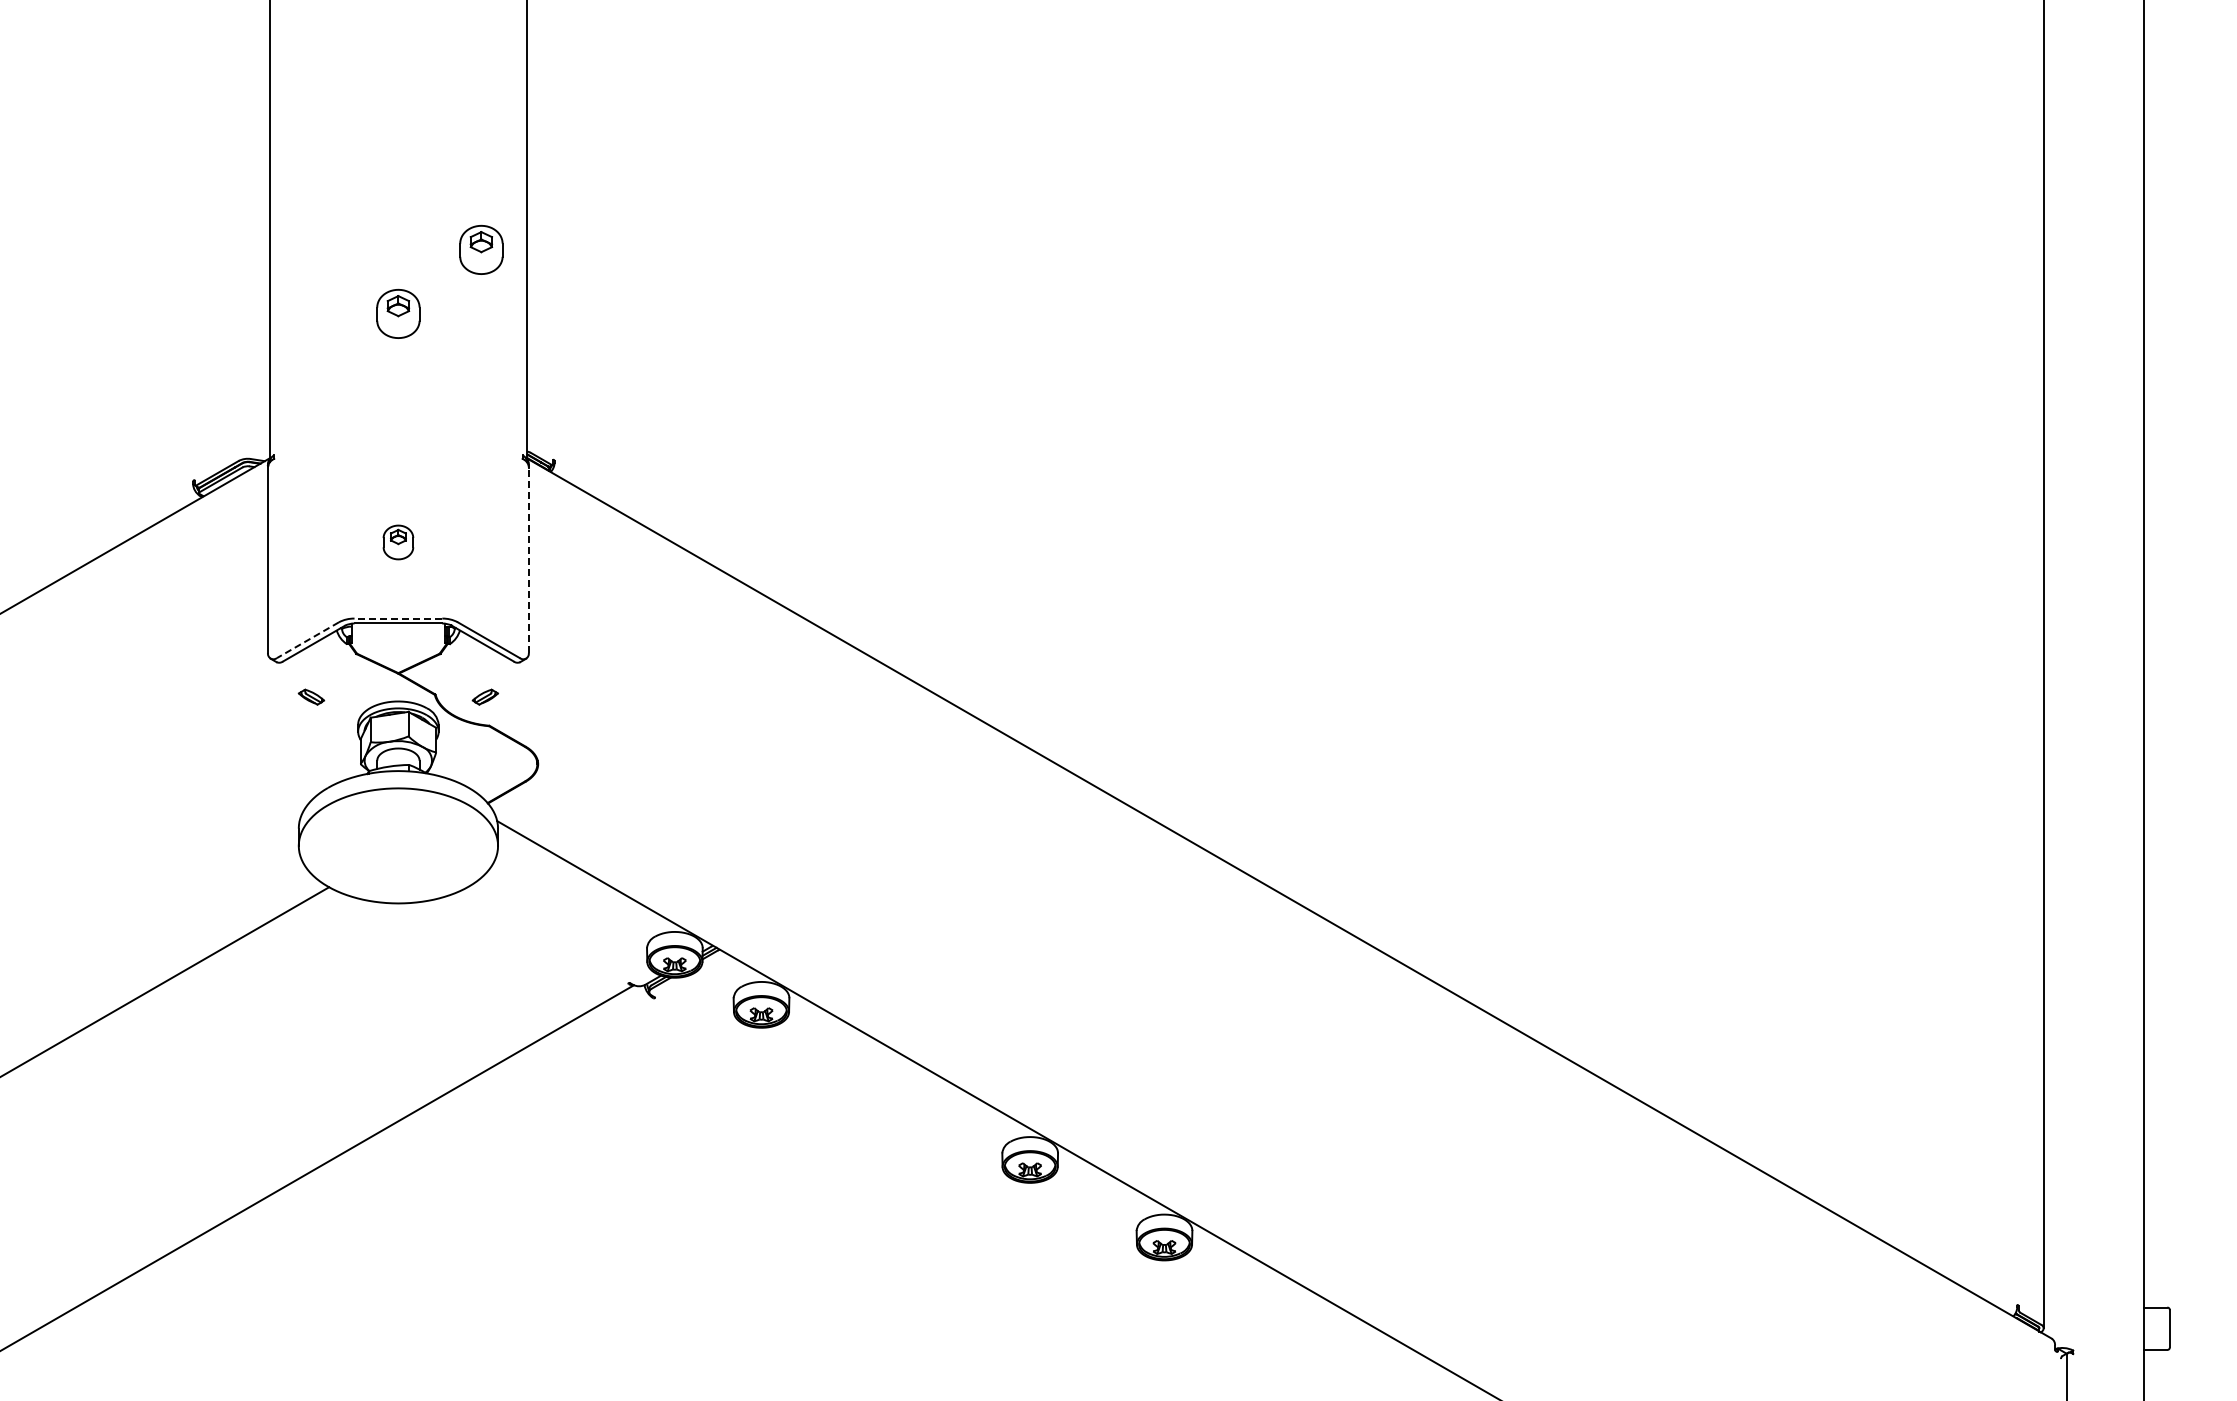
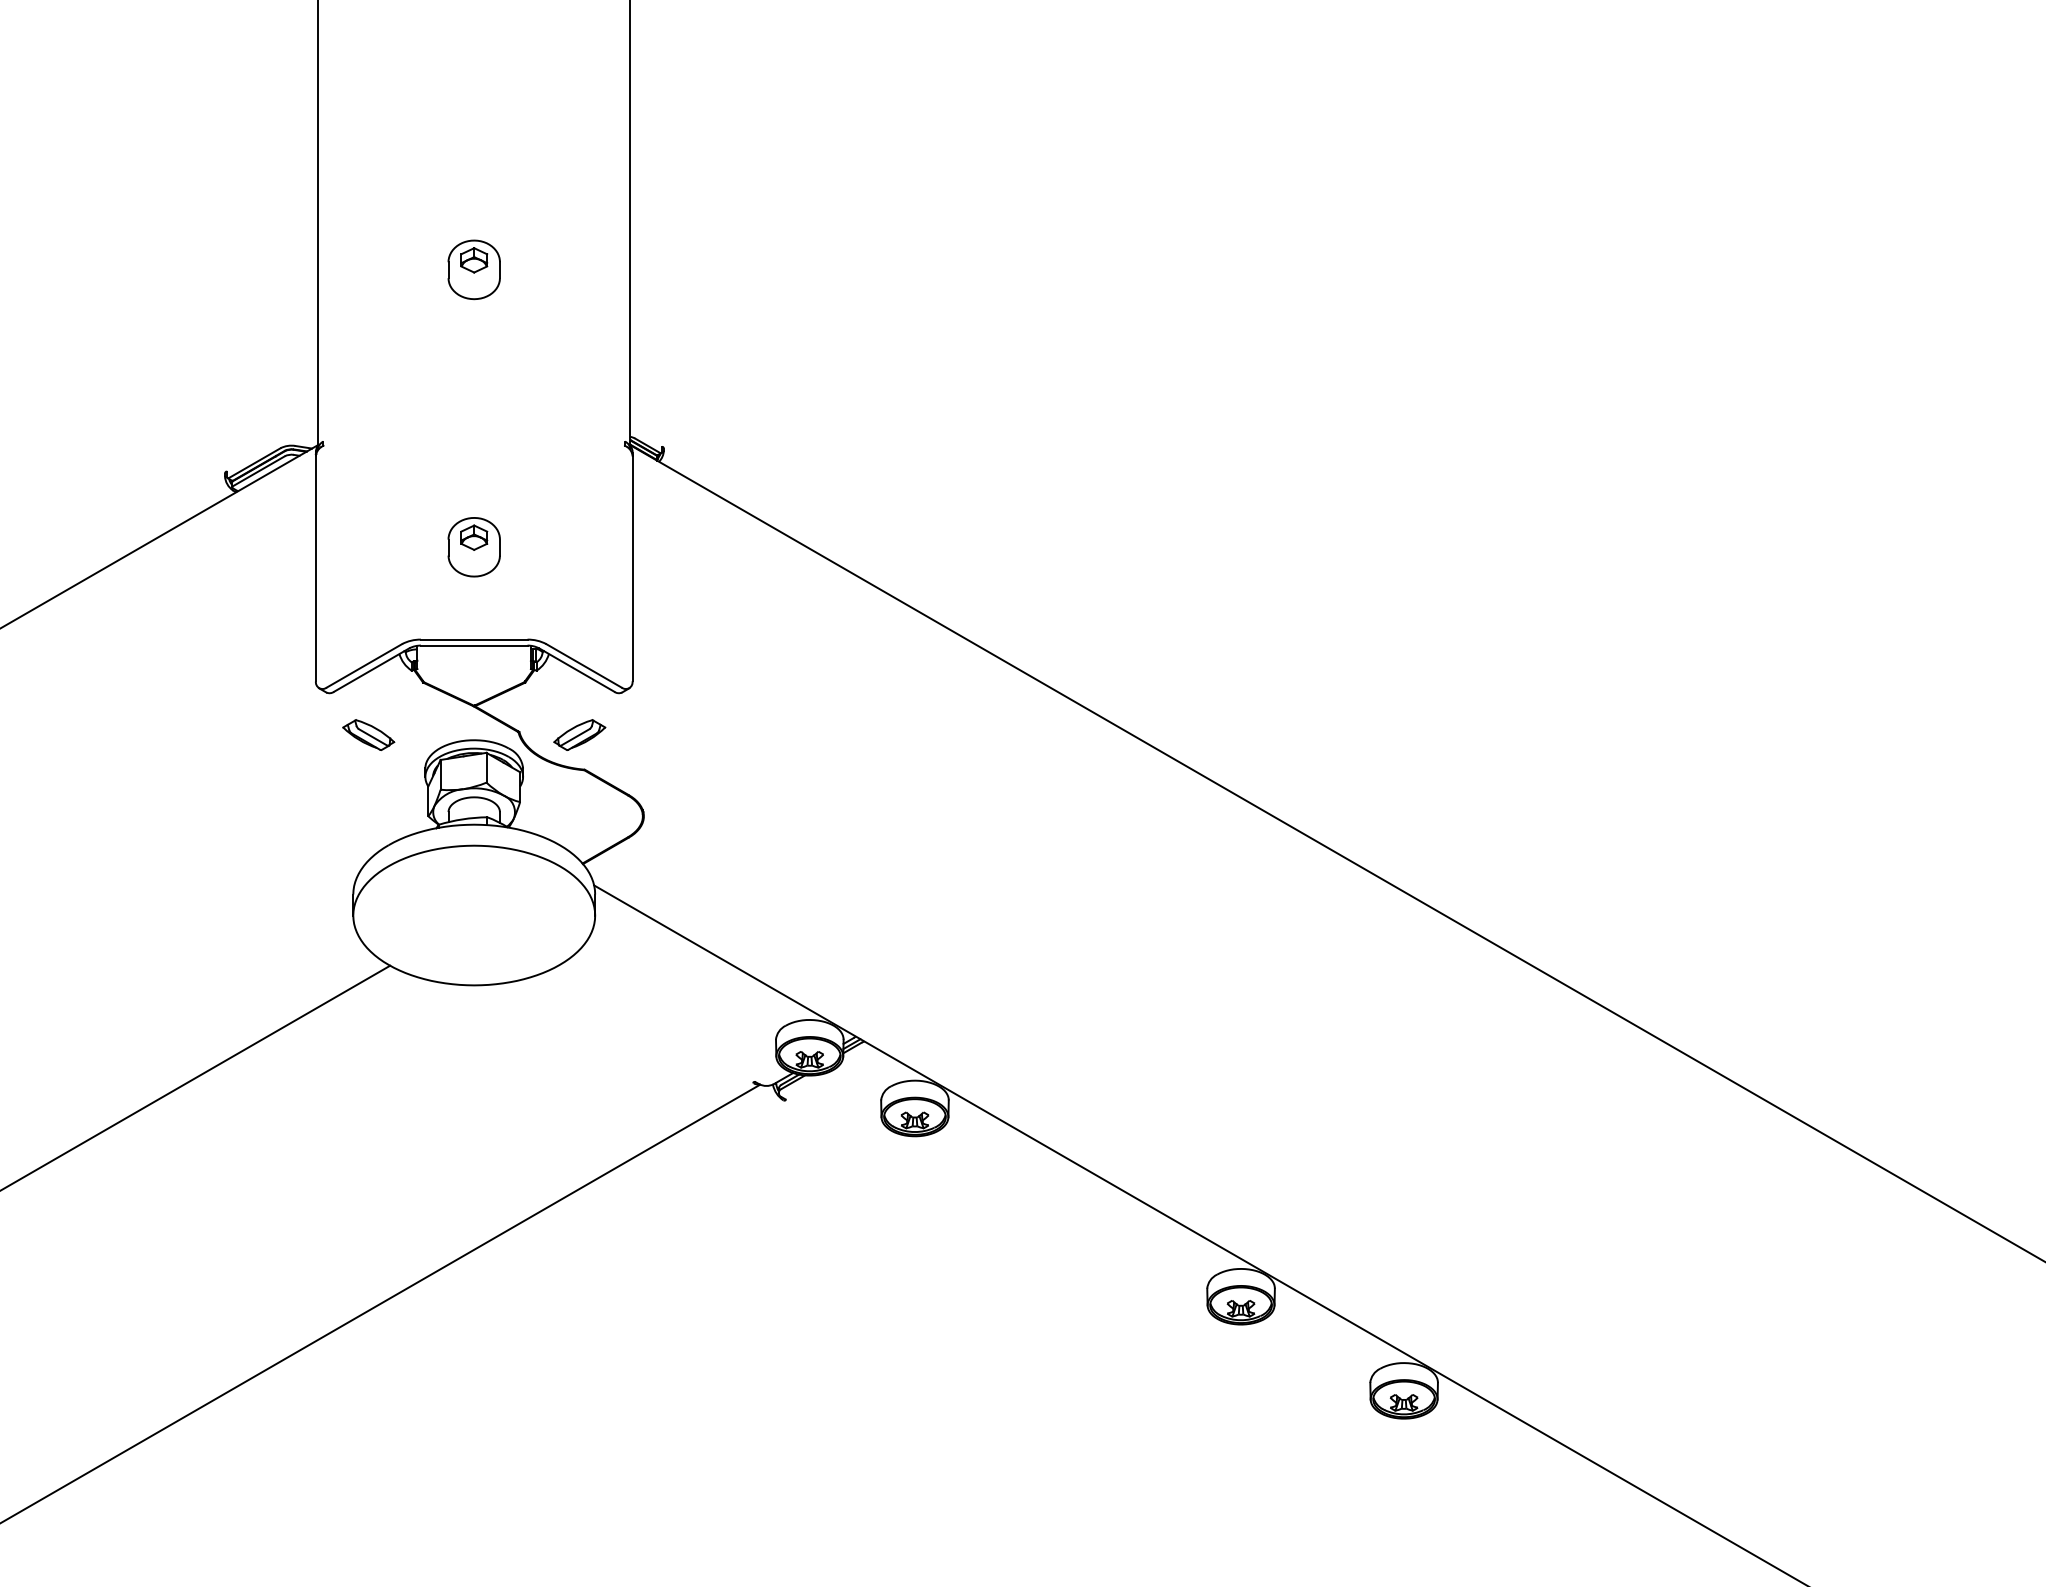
part: (481, 249) -> (575, 191), removed
part: (398, 542) -> (474, 547), size x1.43
line: (528, 560) -> (632, 569), dashed -> solid
line: (398, 618) -> (474, 639), dashed -> solid
line: (307, 640) -> (363, 666), dashed -> solid
part: (311, 696) -> (368, 734), size x1.67
part: (485, 696) -> (579, 734), size x1.67

